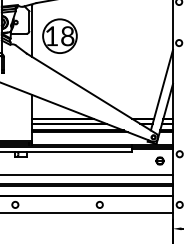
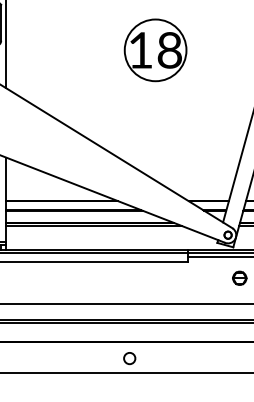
part: (59, 35) -> (154, 49), moved

